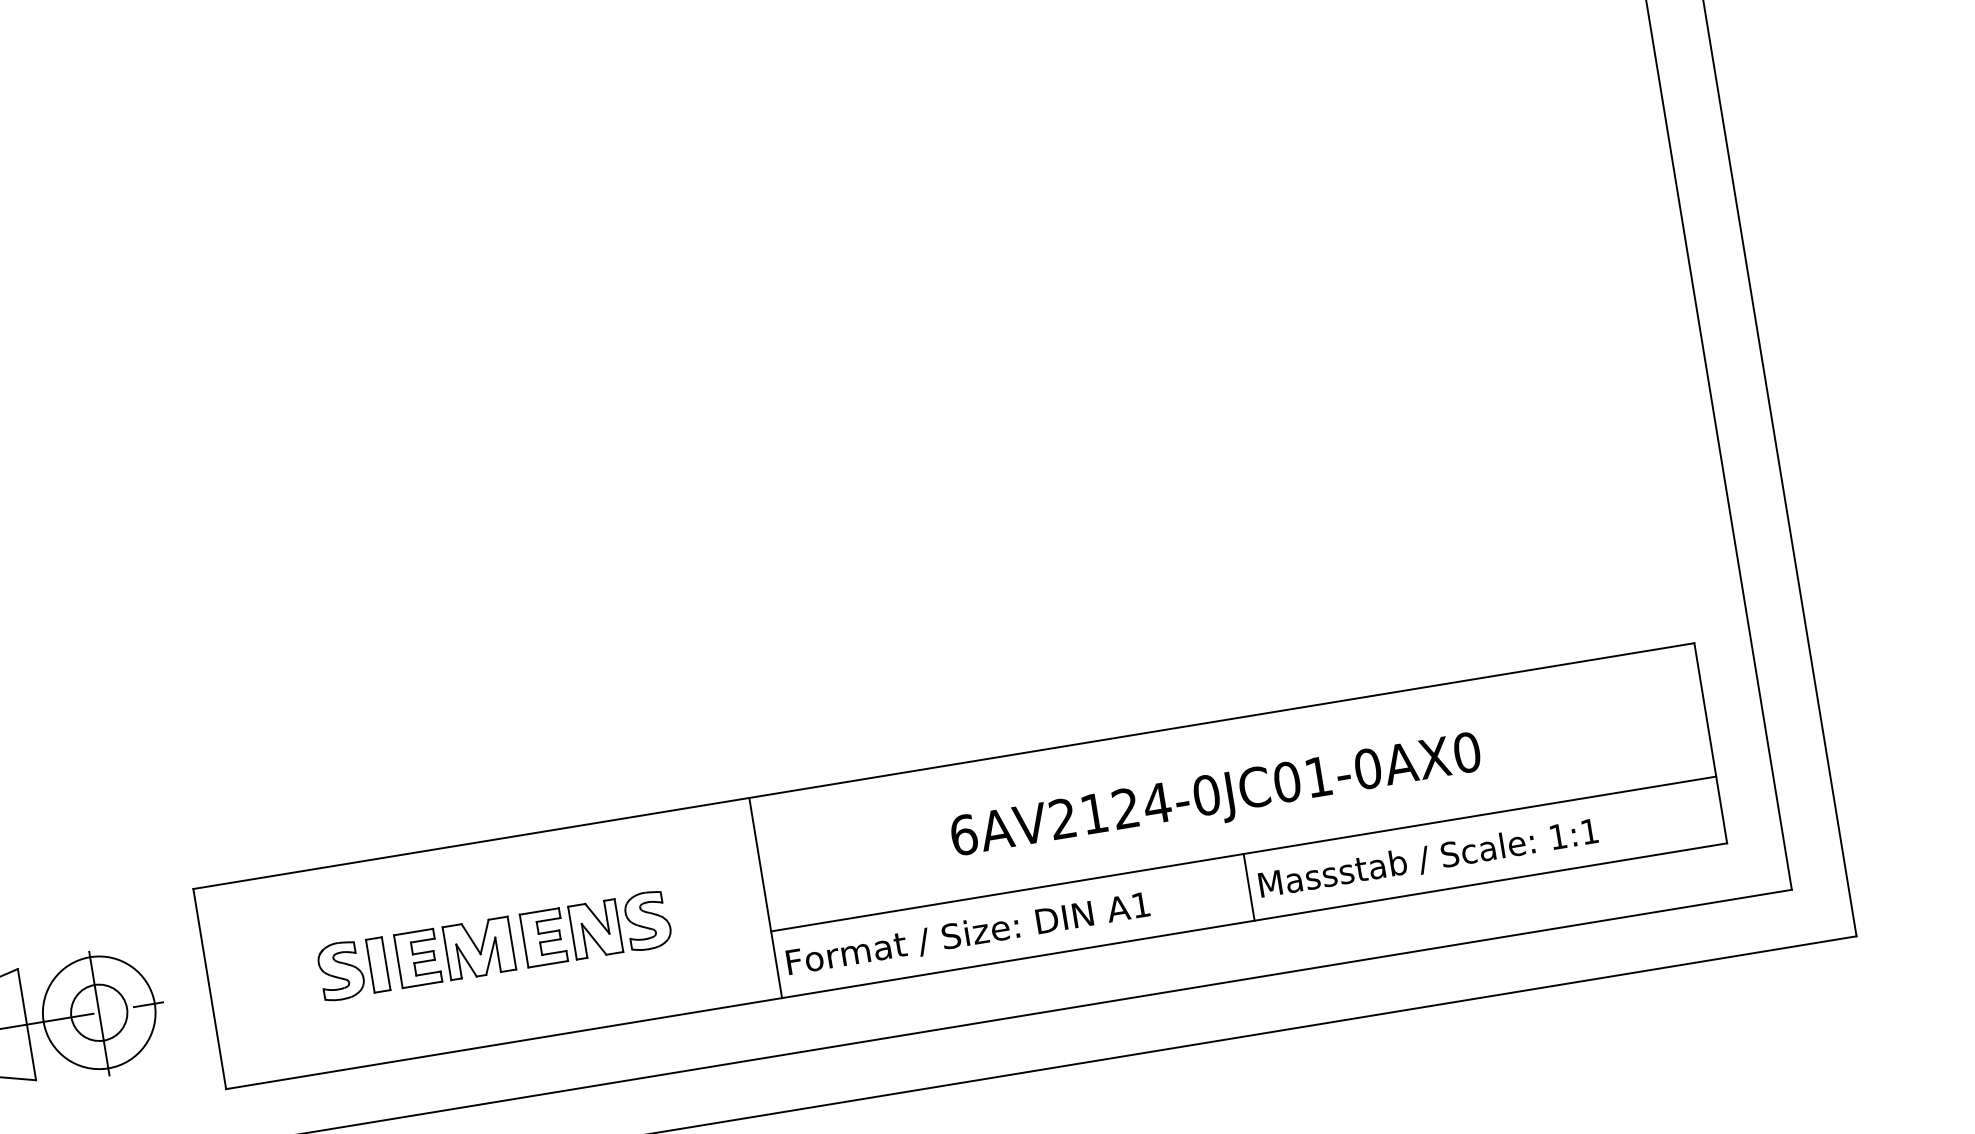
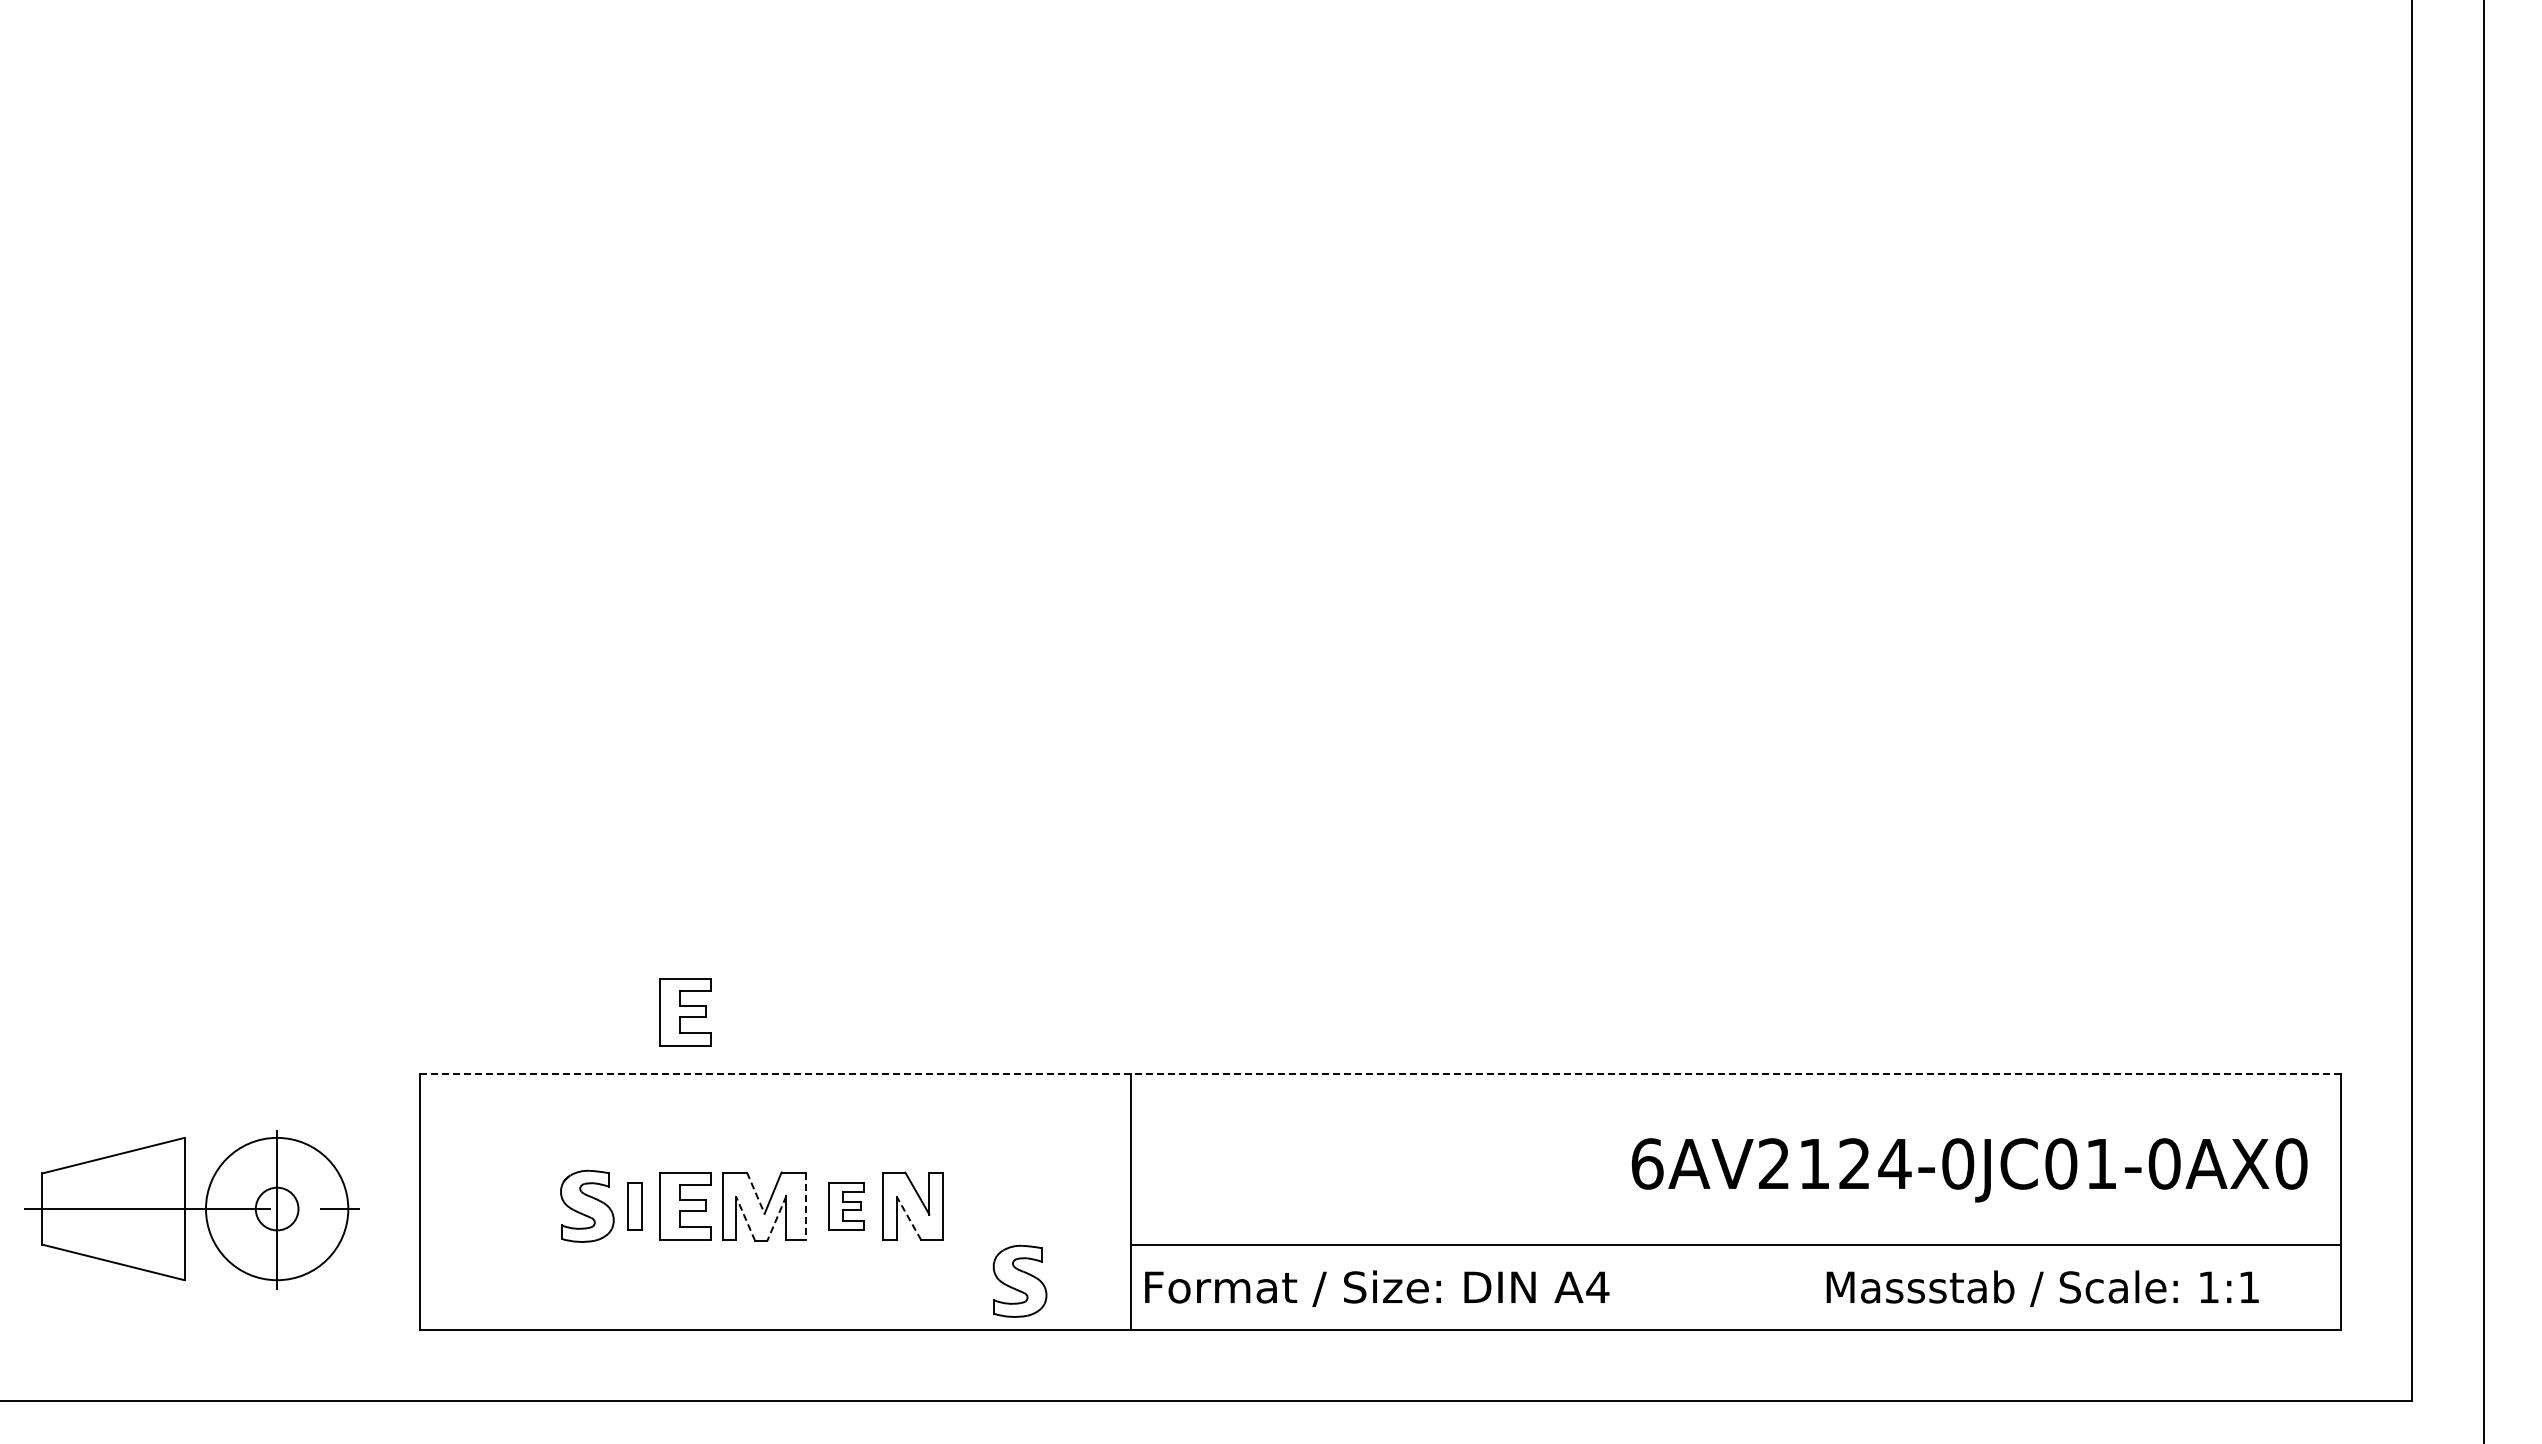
line: (943, 765) -> (1380, 1073), solid -> dashed
text: (1216, 798) -> (1969, 1170), moved
part: (393, 807) -> (685, 1012), added
text: (1428, 858) -> (2042, 1288), moved
line: (1249, 887) -> (1736, 1287), removed
text: (1140, 904) -> (1597, 1286), A1 -> A4
part: (647, 920) -> (1019, 1280), moved
part: (543, 937) -> (846, 1206), size x0.7
line: (471, 939) -> (756, 1193), solid -> dashed
line: (594, 939) -> (909, 1218), solid -> dashed
line: (511, 943) -> (805, 1206), solid -> dashed
line: (490, 957) -> (776, 1219), solid -> dashed
line: (466, 960) -> (745, 1218), solid -> dashed
part: (378, 965) -> (634, 1206), size x0.7
circle: (98, 1012) -> (276, 1208), size x0.6

